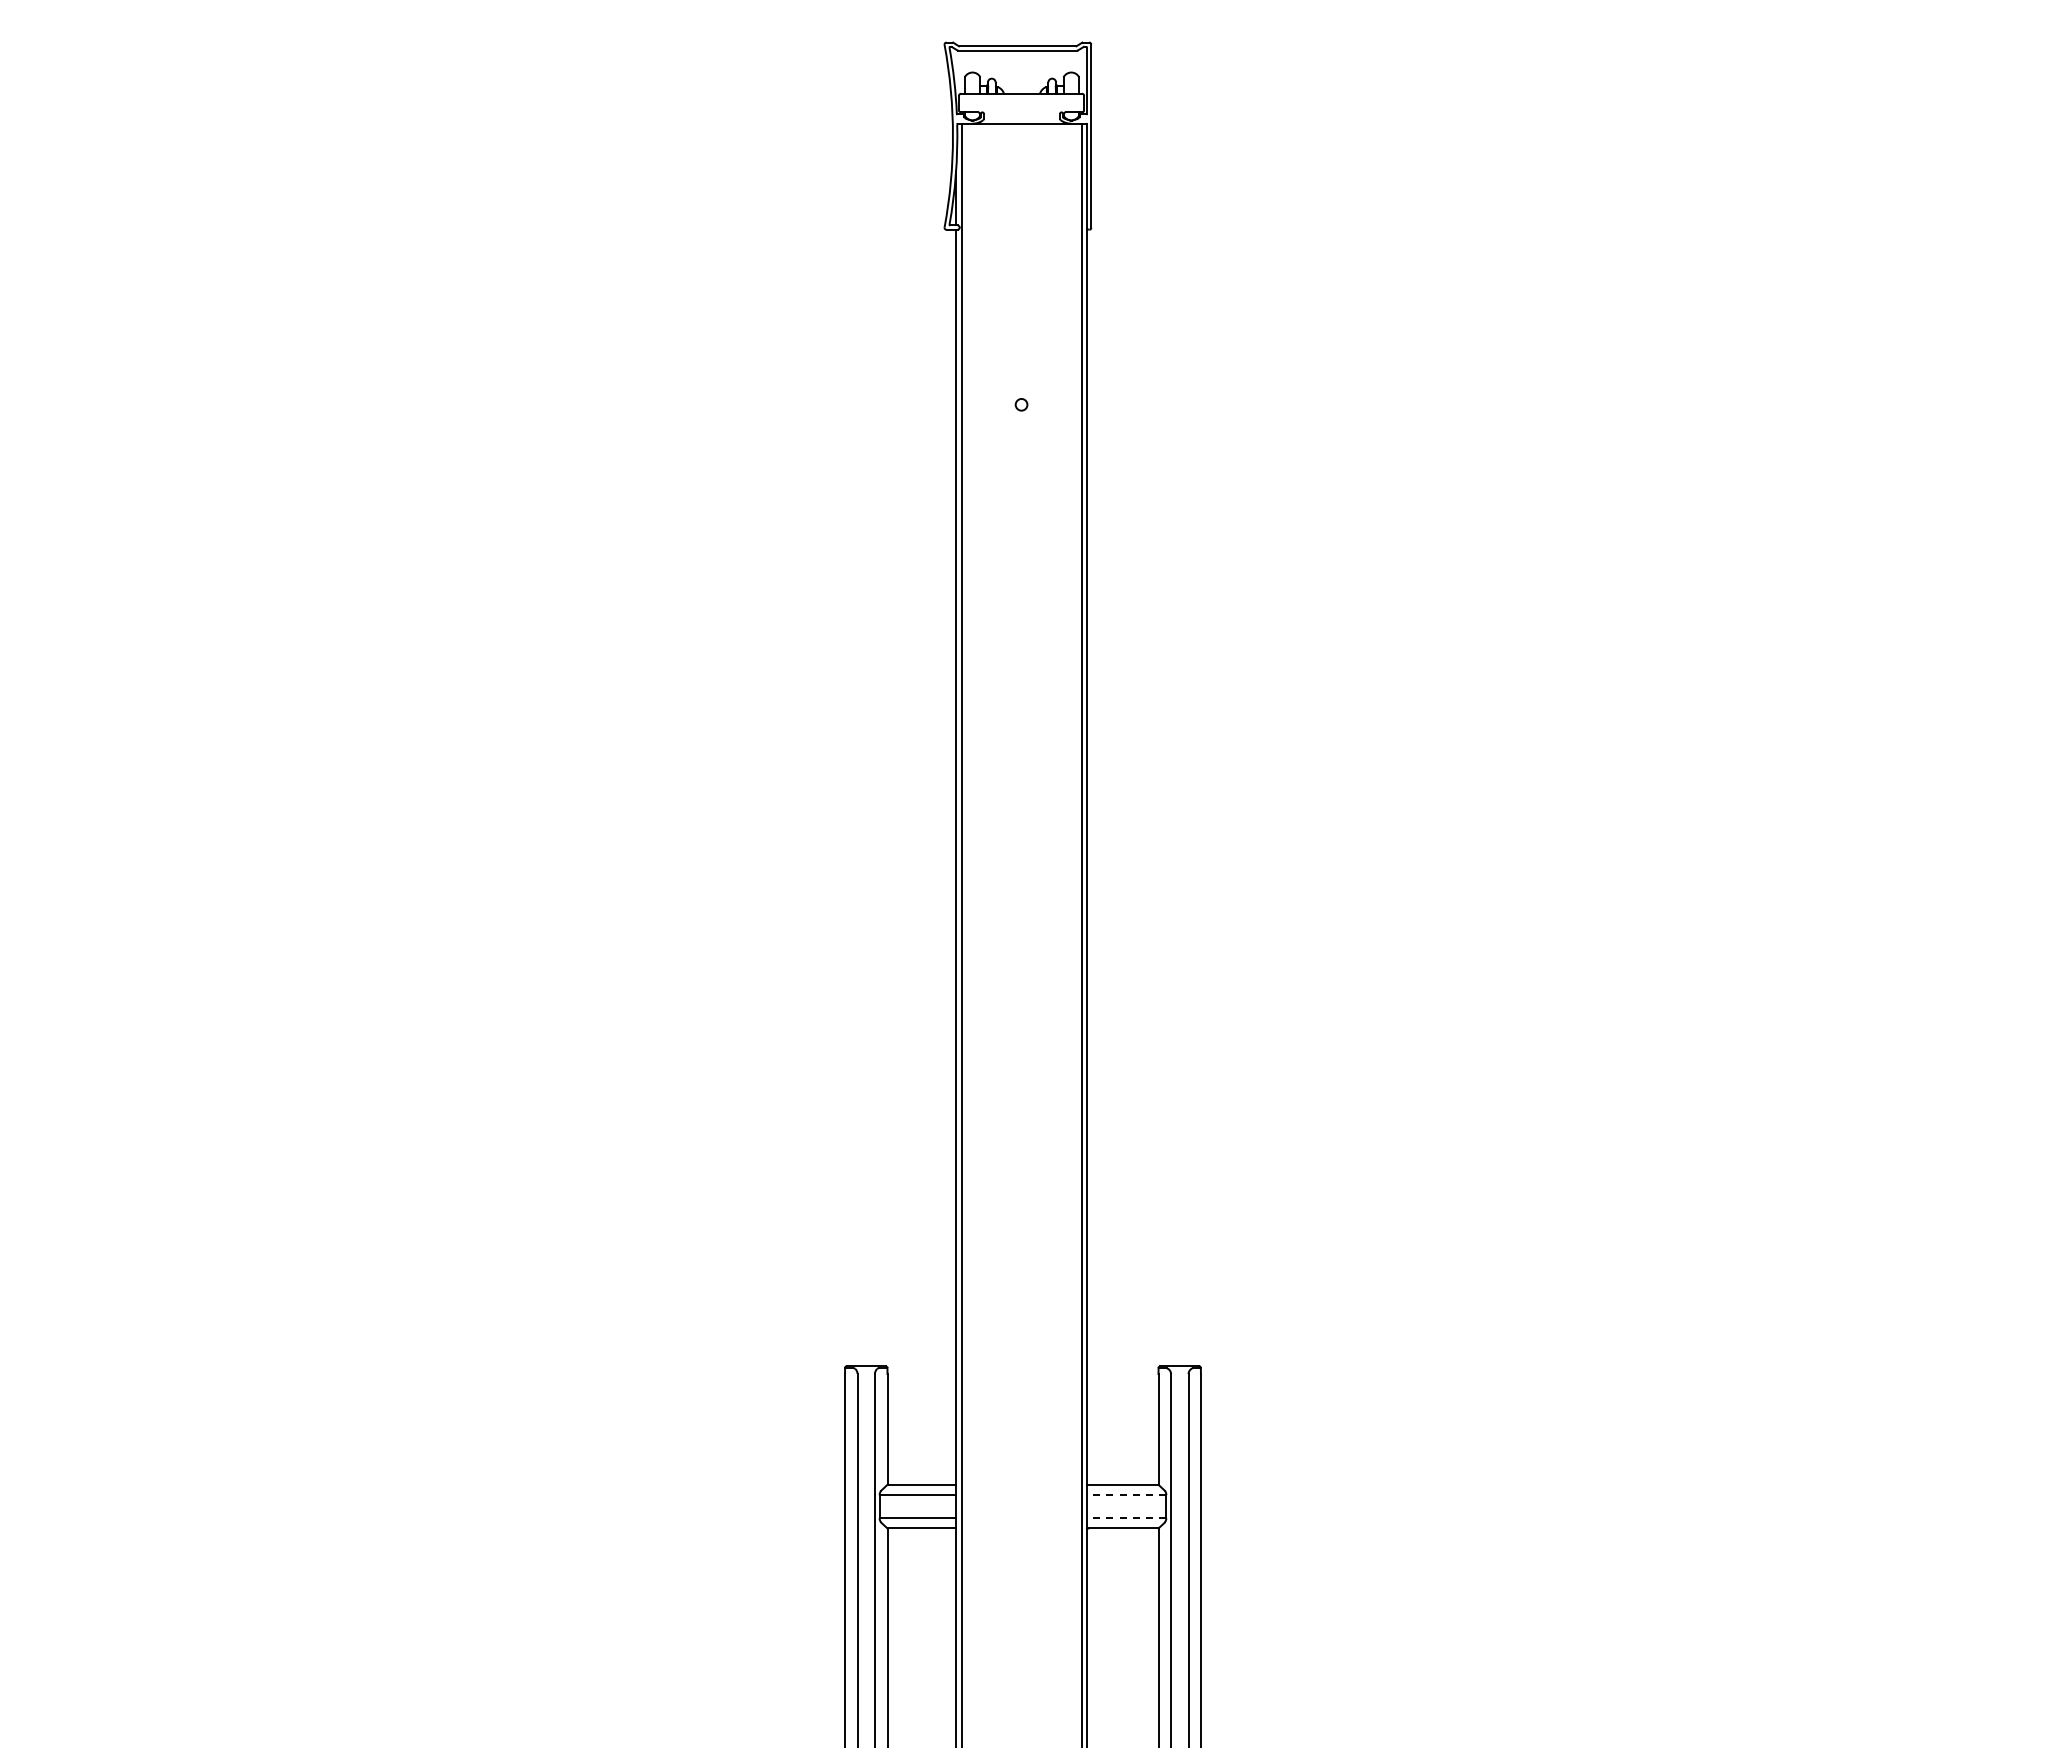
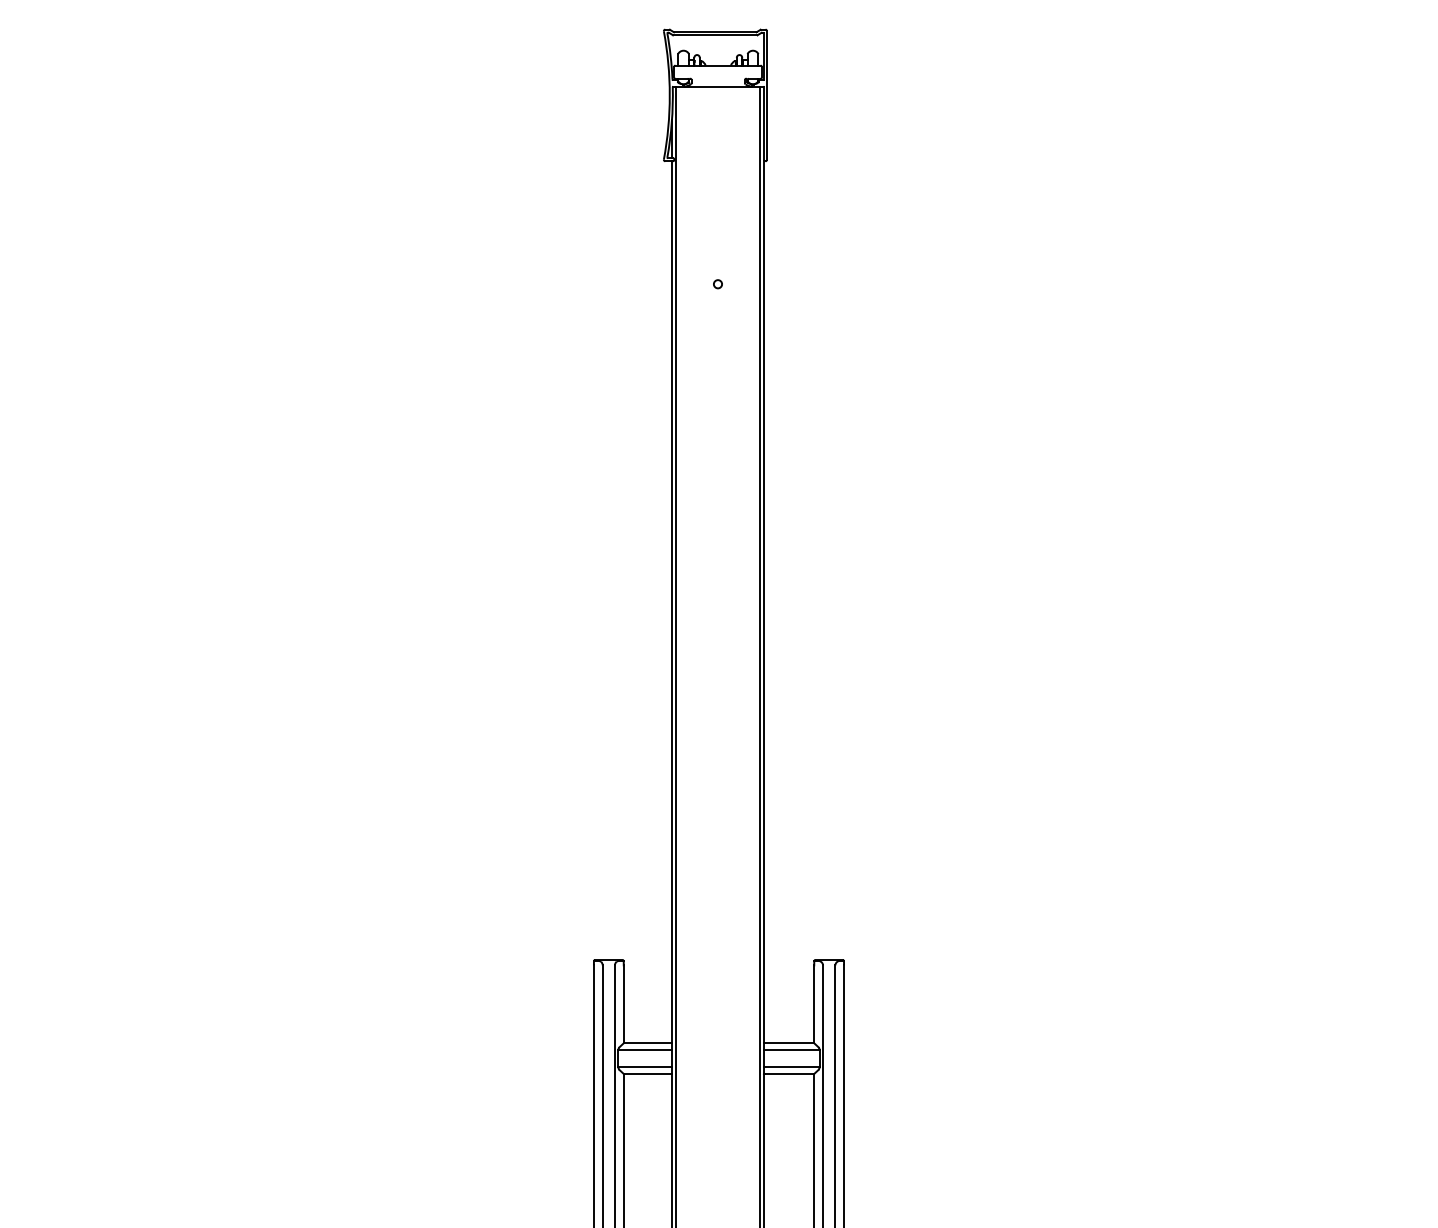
line: (1126, 1495) -> (791, 1050), dashed -> solid
line: (1126, 1518) -> (791, 1066), dashed -> solid

